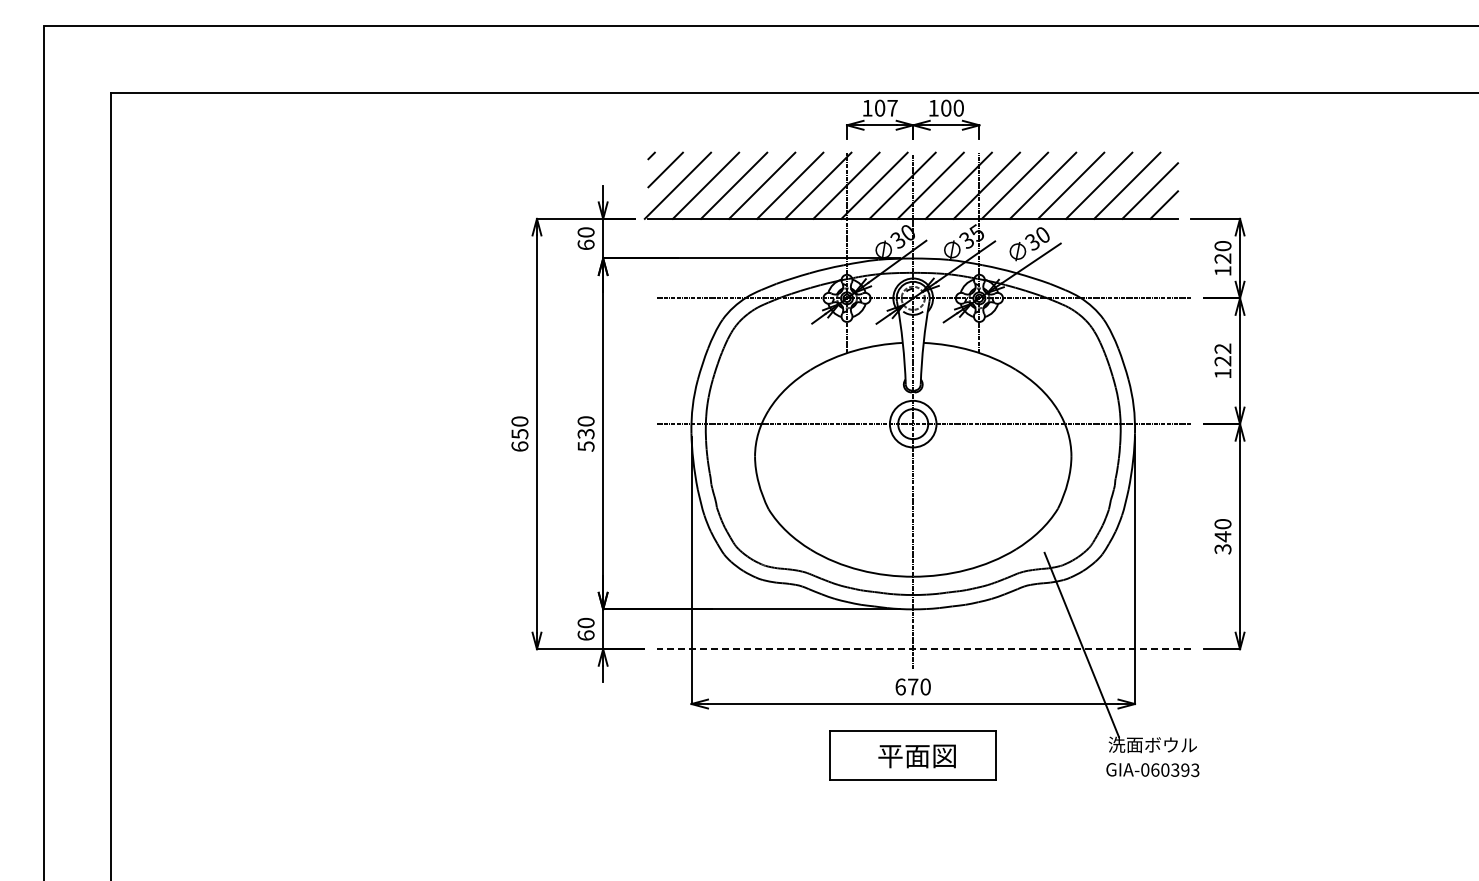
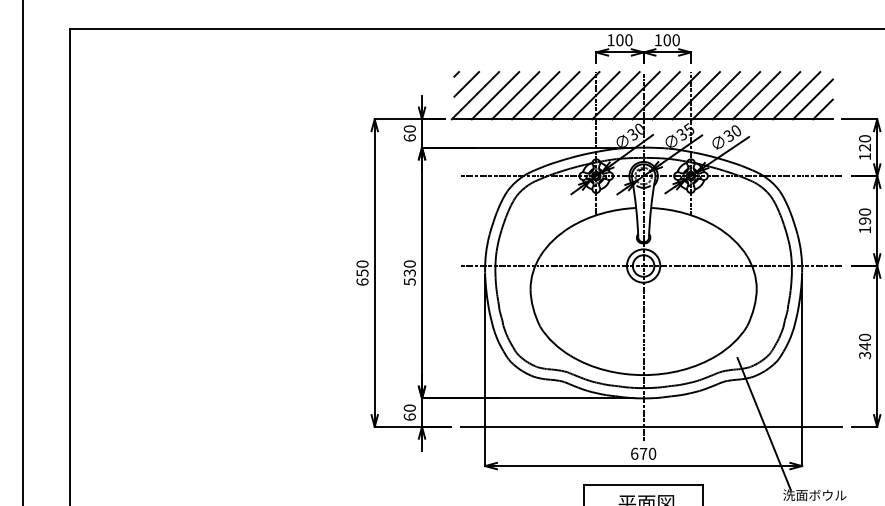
text: (892, 107) -> (628, 39), 107 -> 100
text: (1222, 354) -> (864, 216), 122 -> 190
line: (923, 649) -> (650, 427), dashed -> solid

